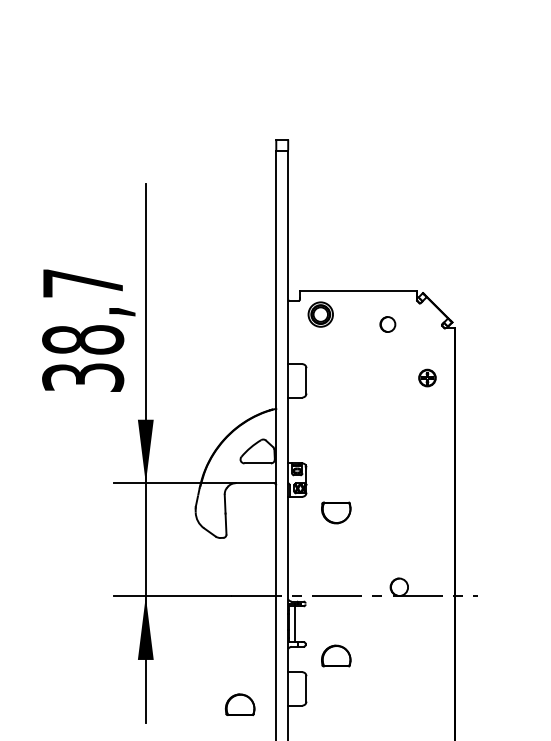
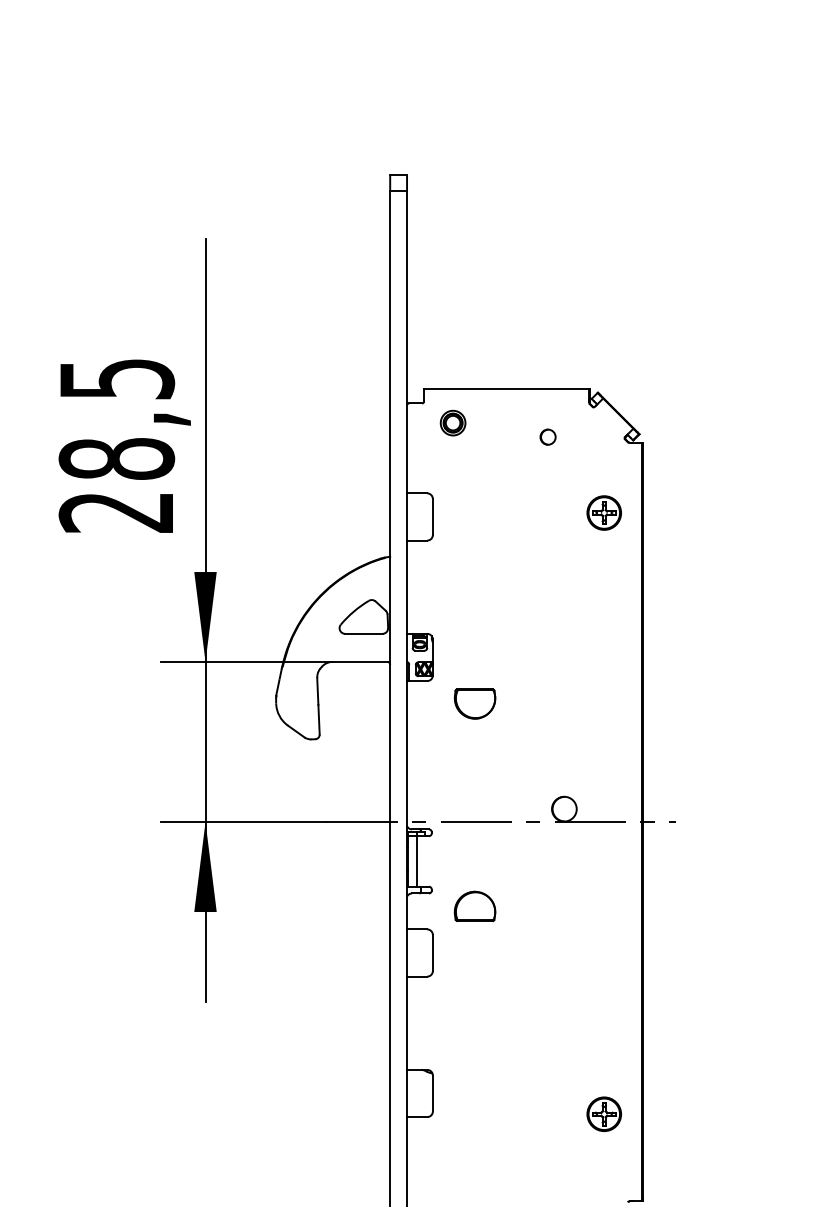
part: (320, 314) -> (452, 422), size x0.71
circle: (387, 323) -> (547, 436), size x0.71
text: (82, 330) -> (116, 445), 38,7 -> 28,5
part: (426, 377) -> (603, 512), size x1.43
part: (239, 704) -> (338, 974), removed

